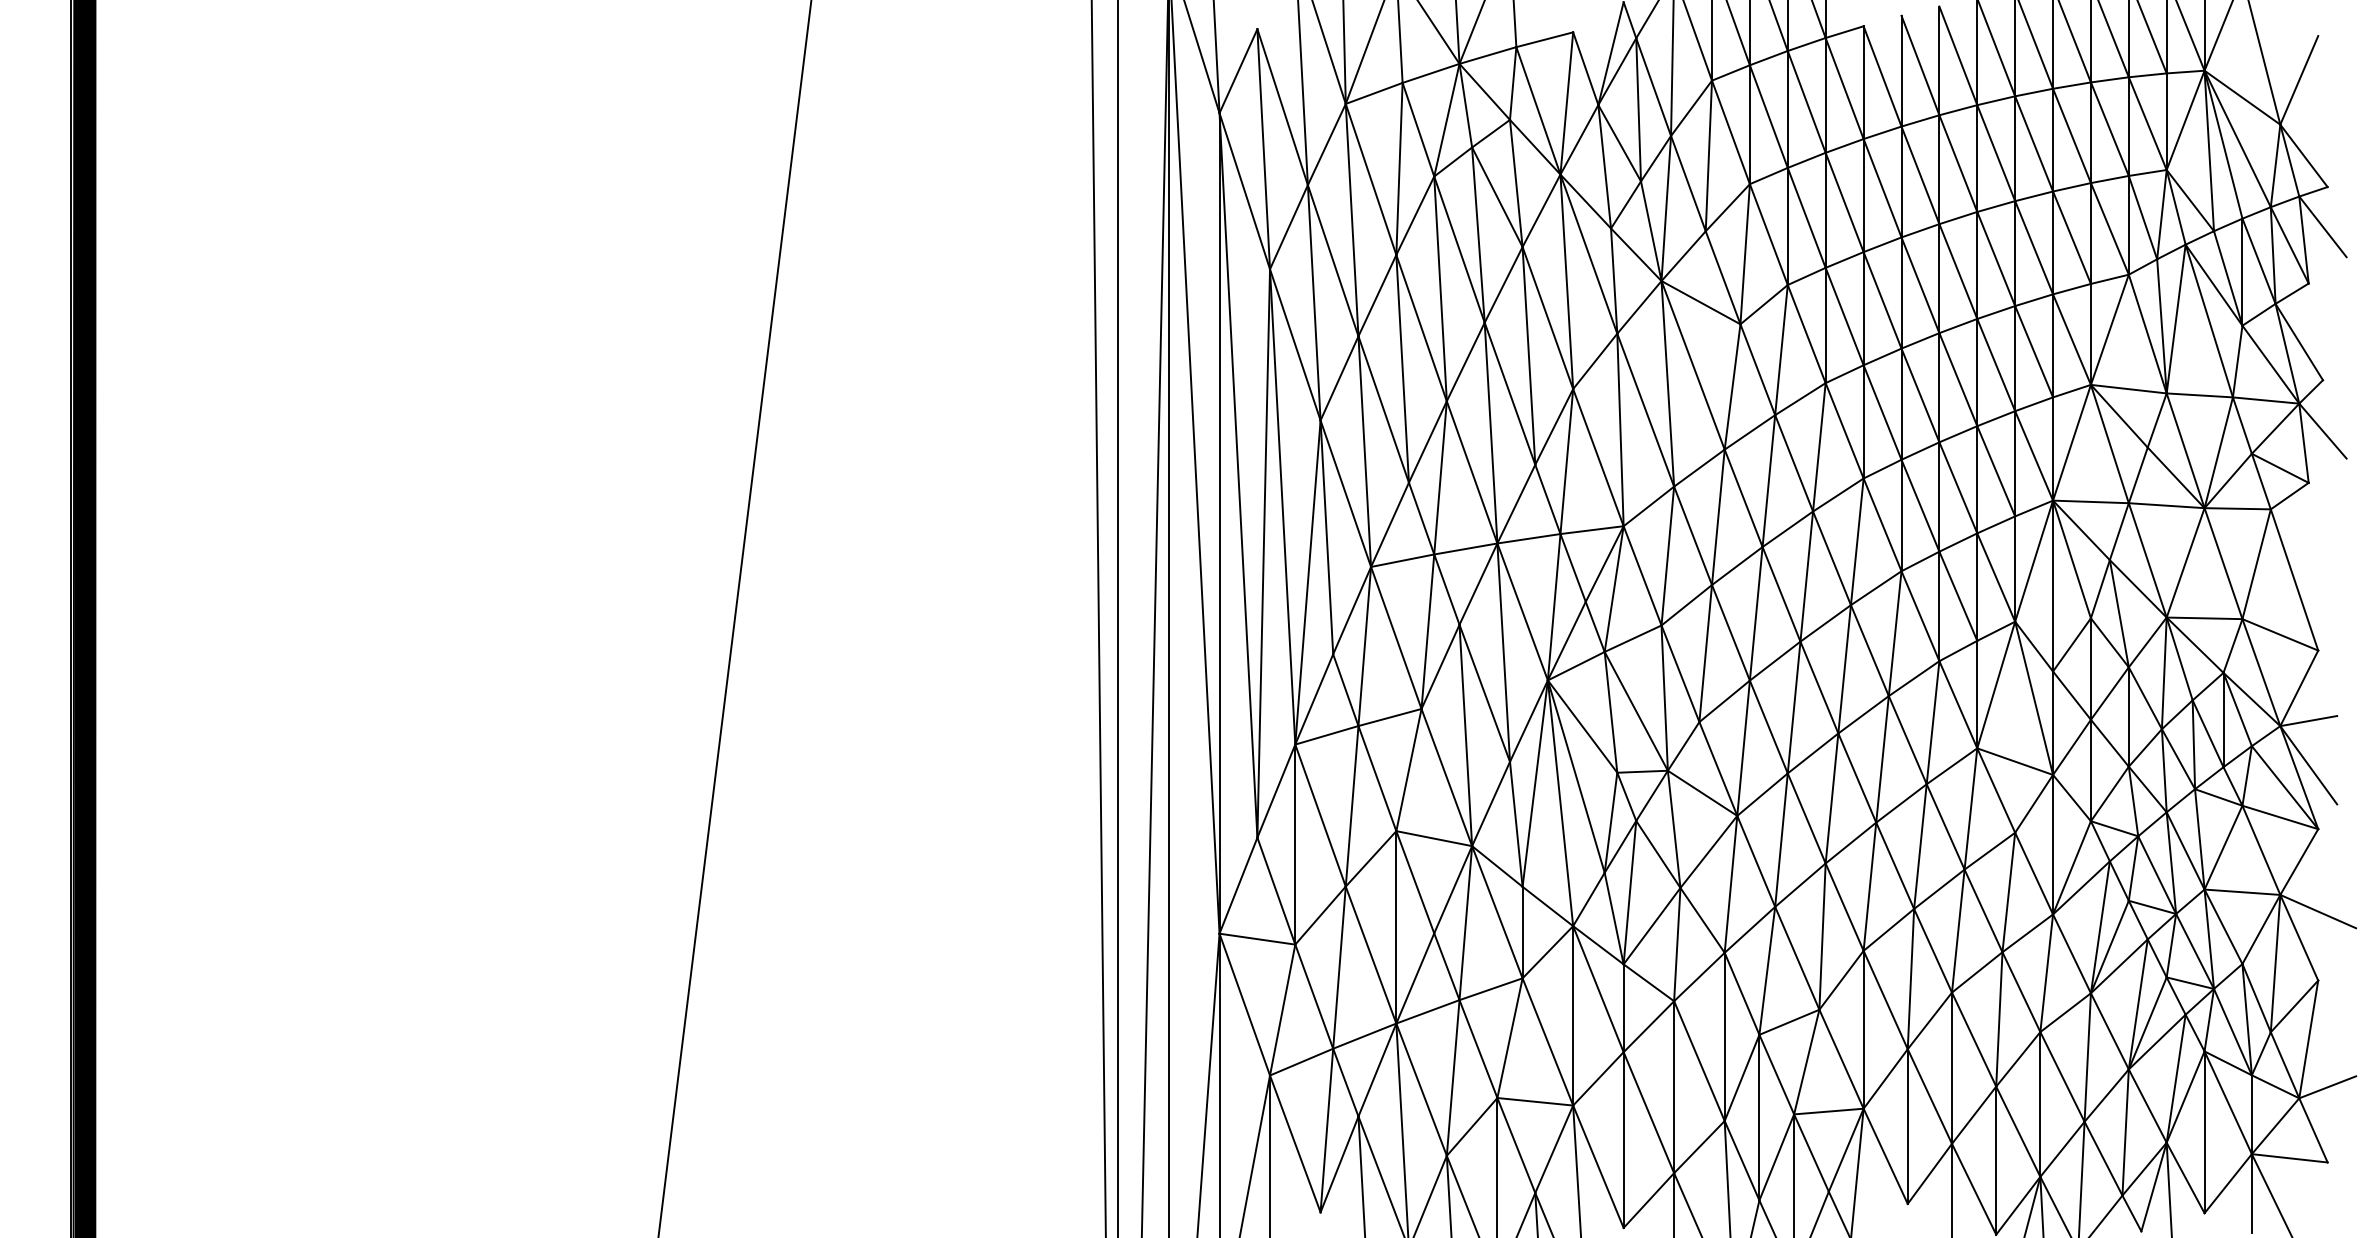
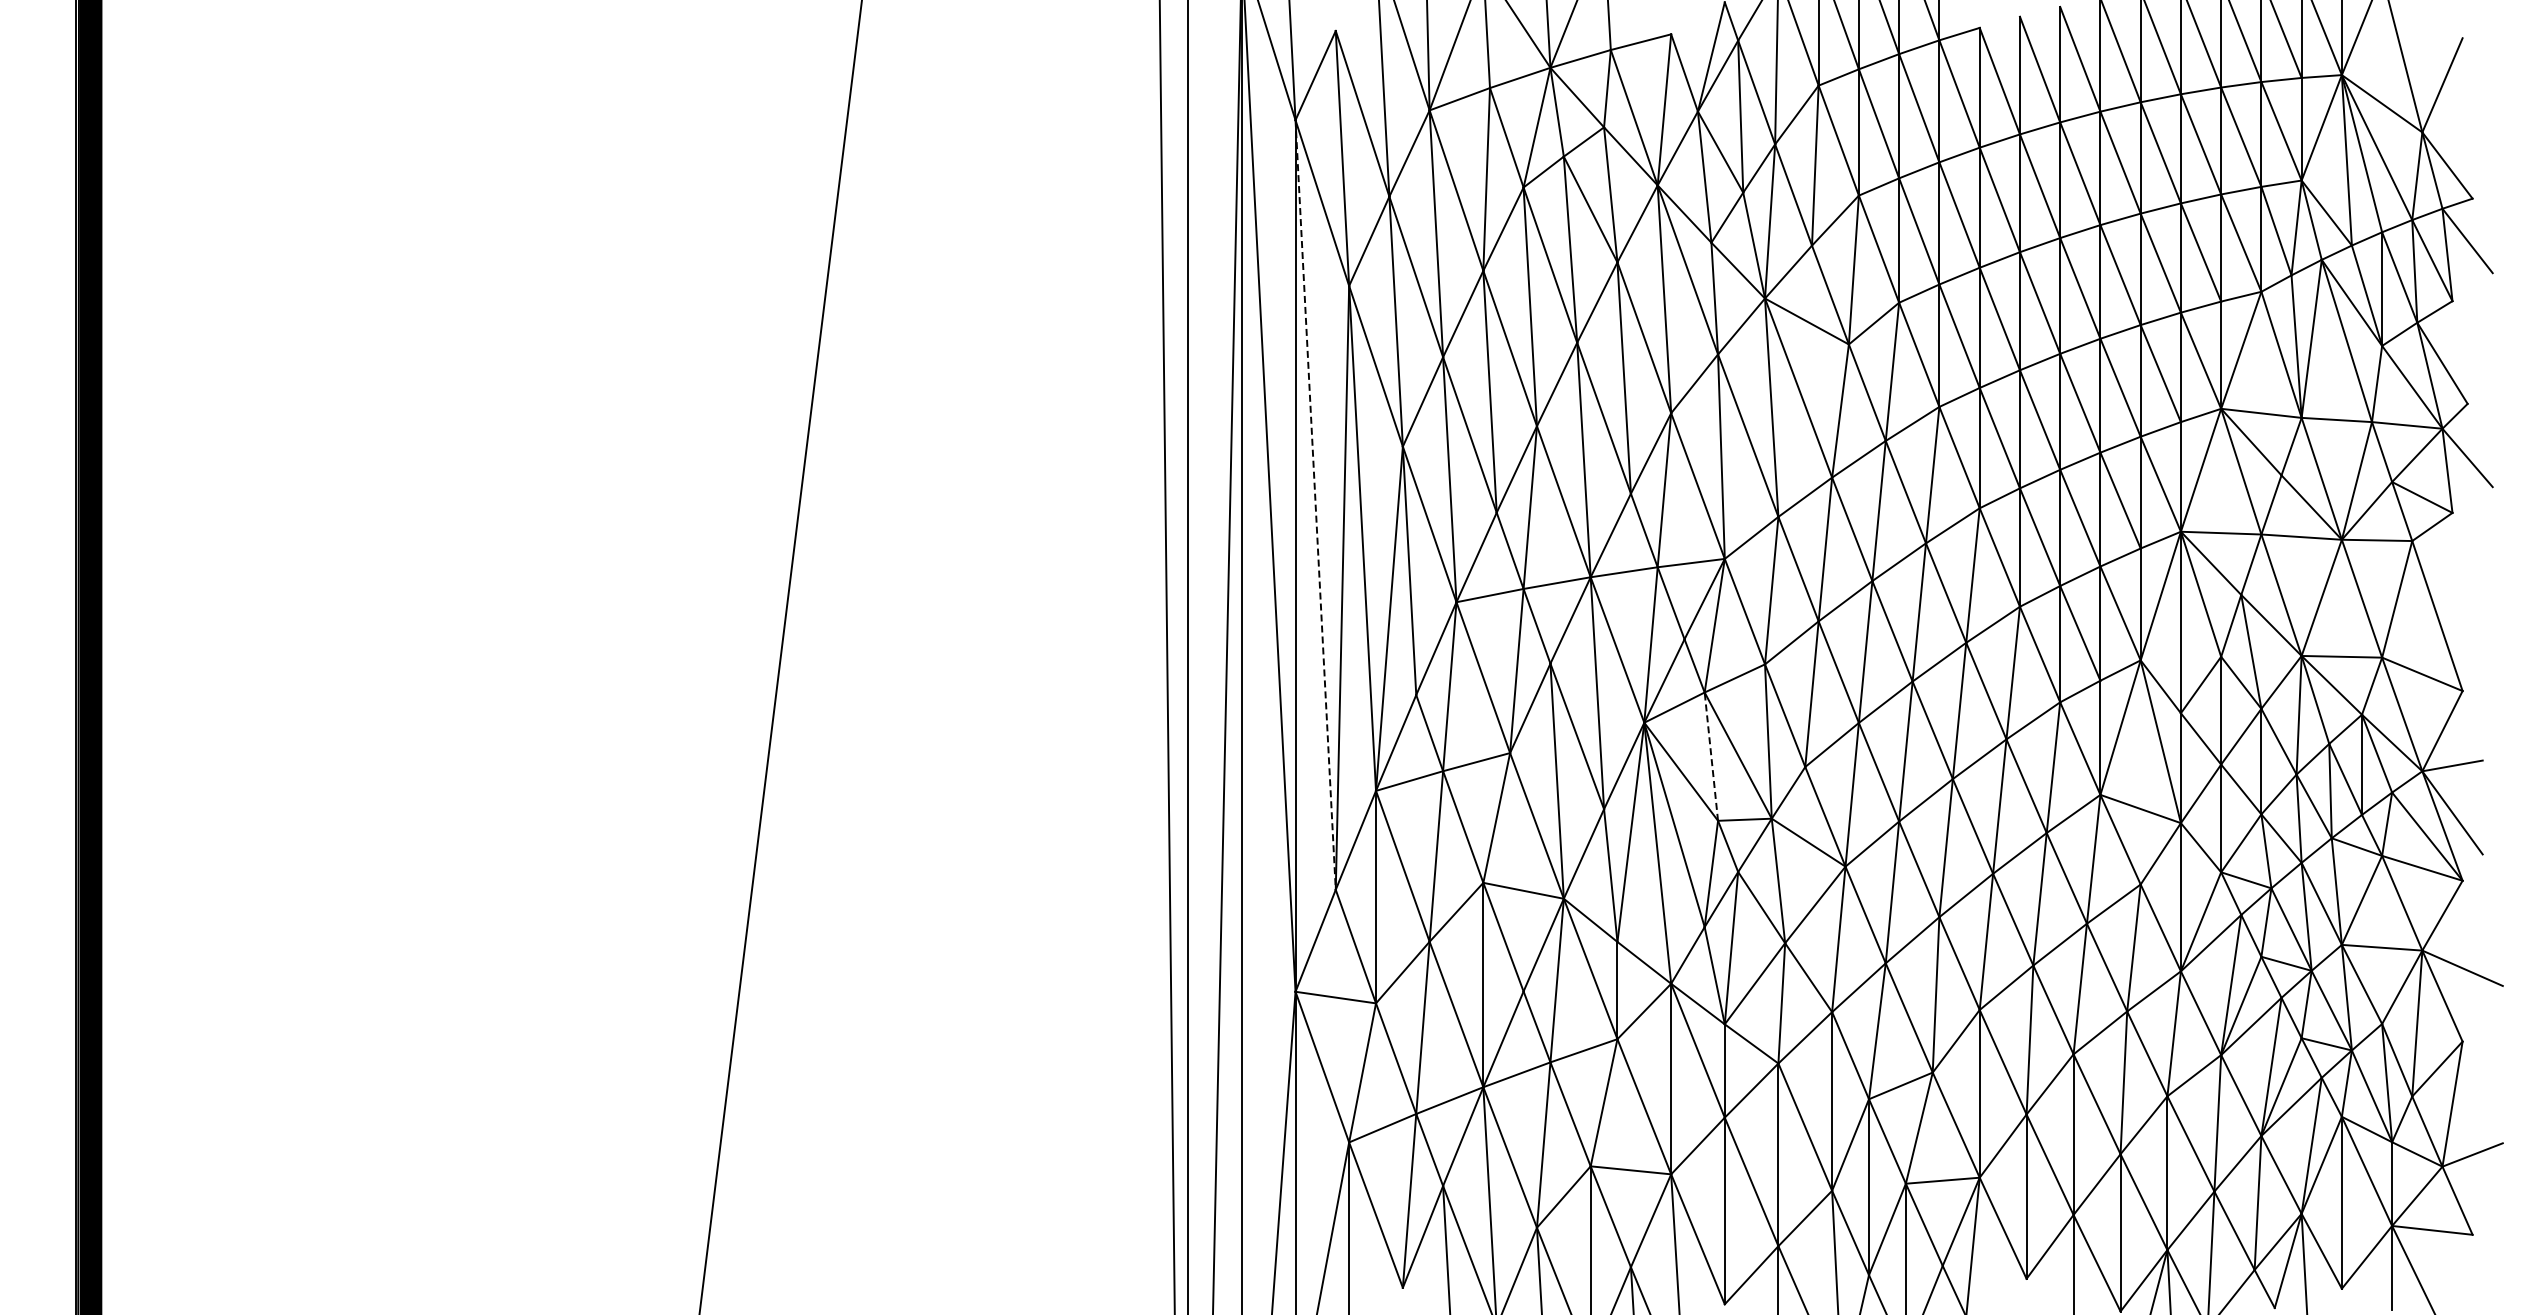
line: (1238, 475) -> (1315, 505), solid -> dashed
line: (1611, 712) -> (1711, 756), solid -> dashed

